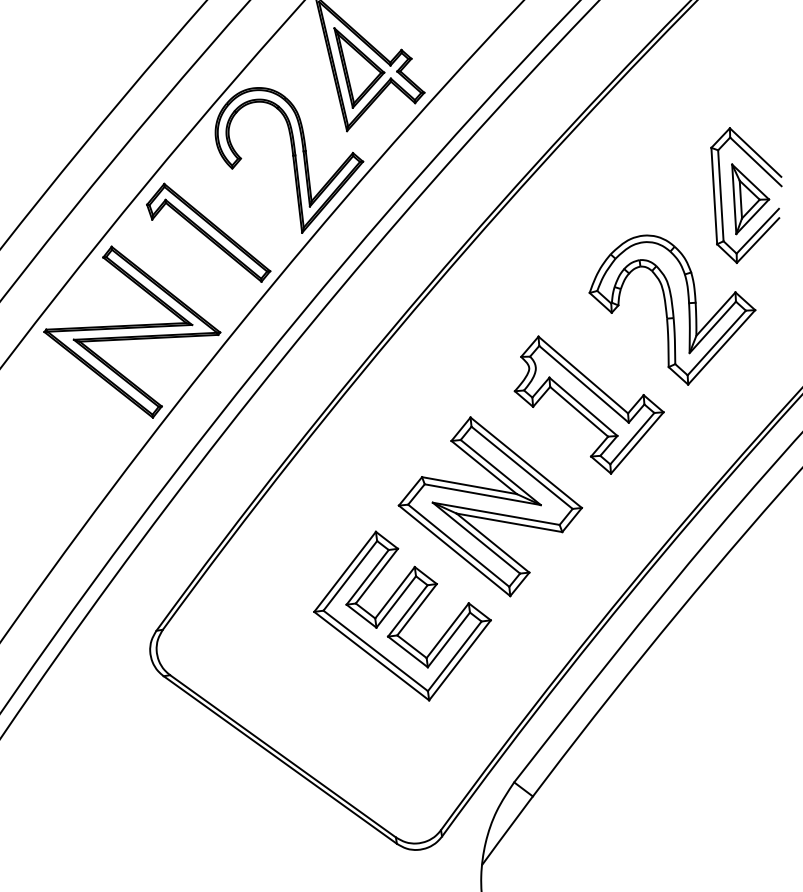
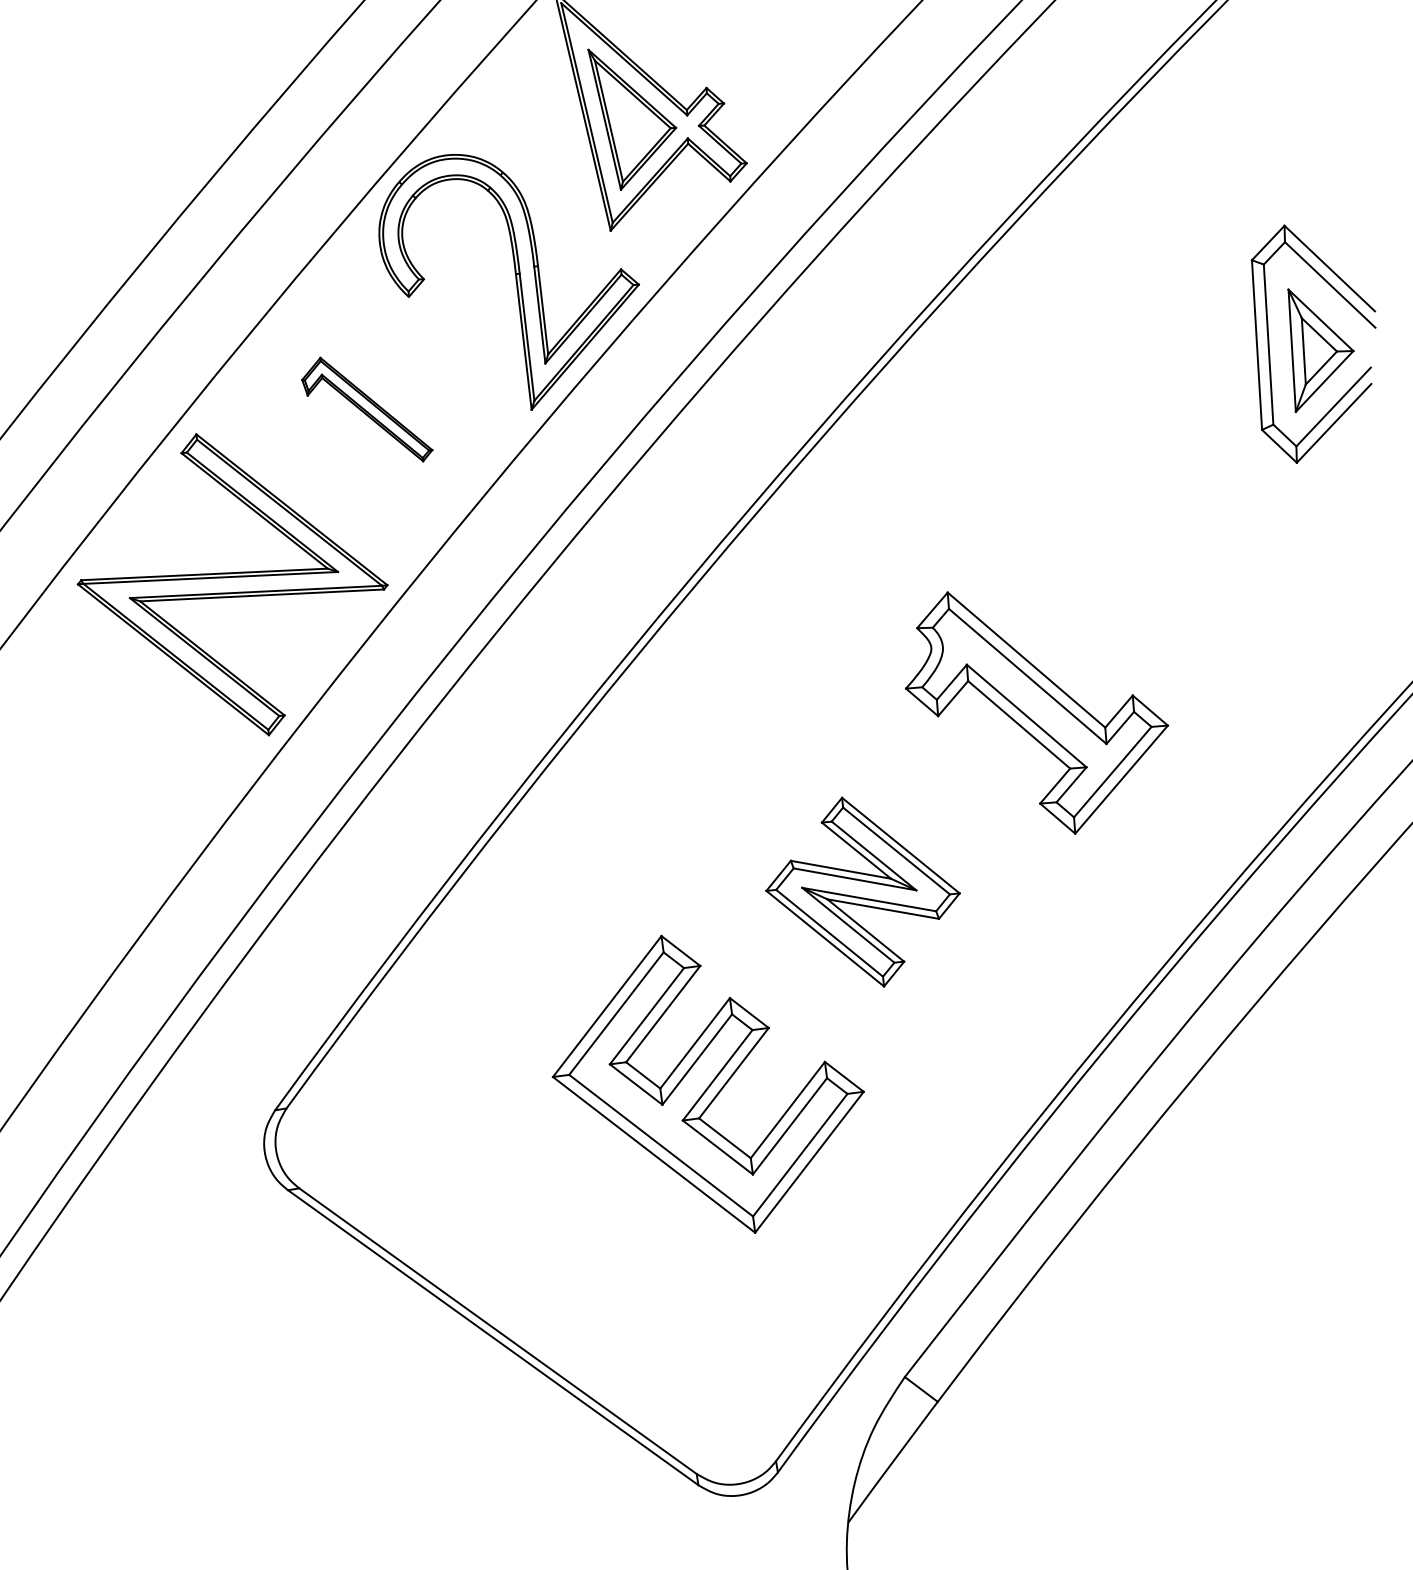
part: (208, 232) -> (366, 409), size x0.6
part: (672, 309) -> (1183, 544), removed
part: (490, 506) -> (863, 891), size x0.6

